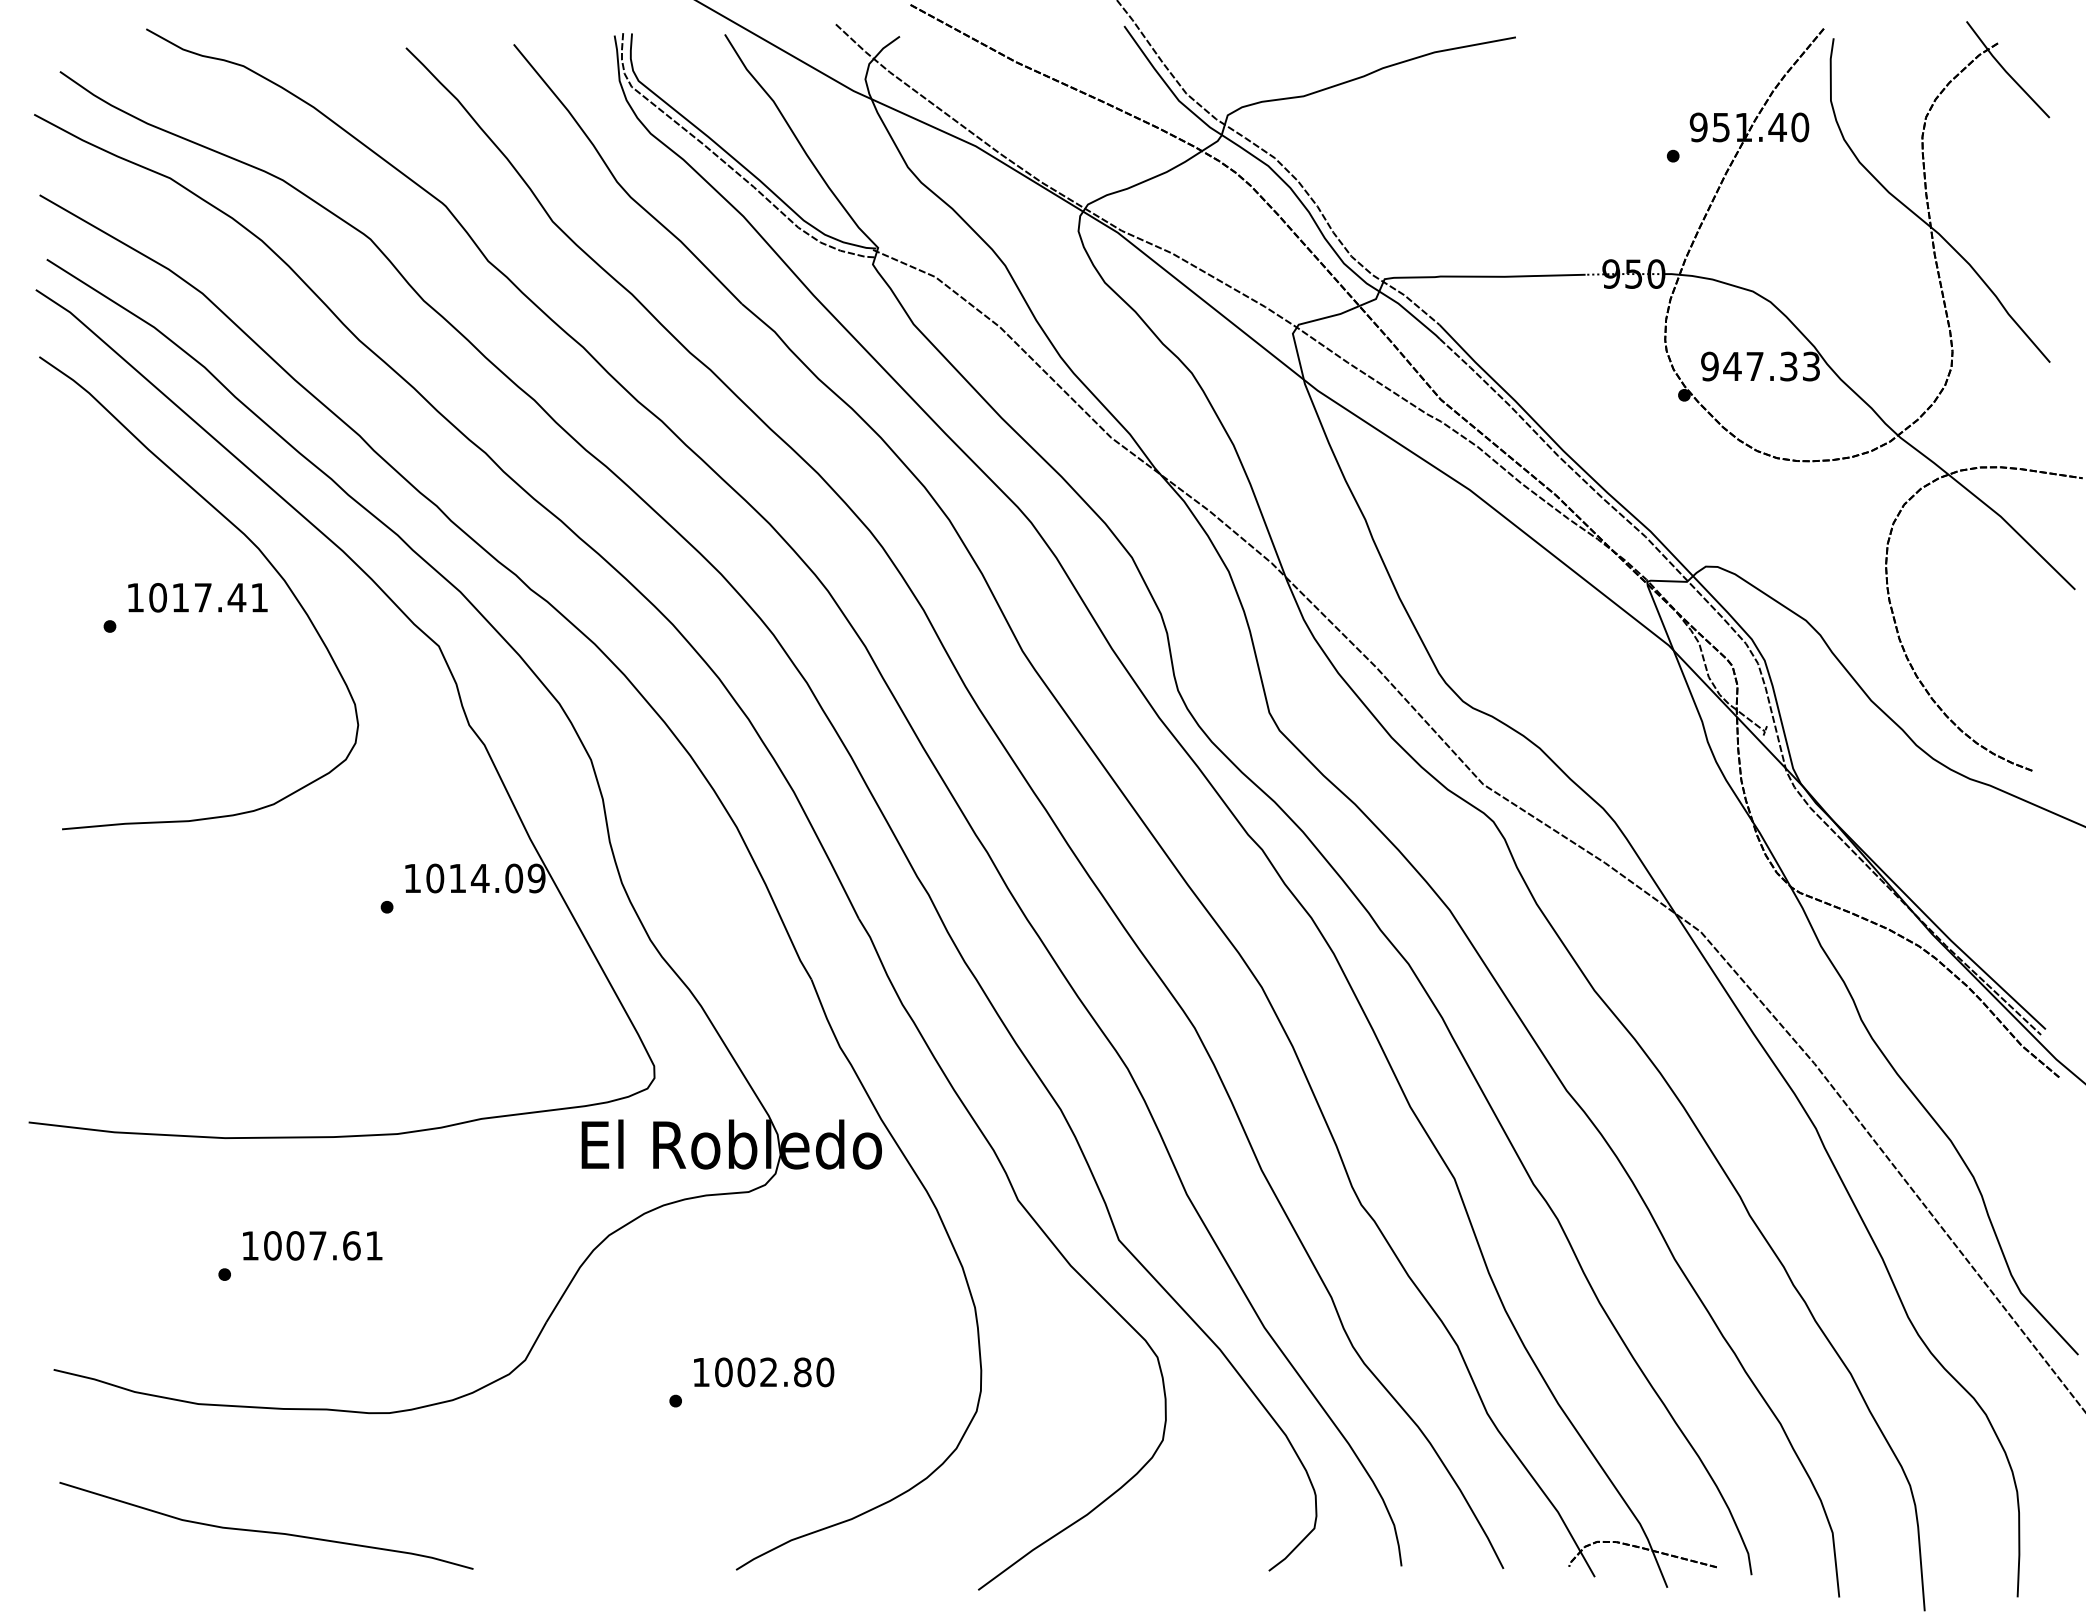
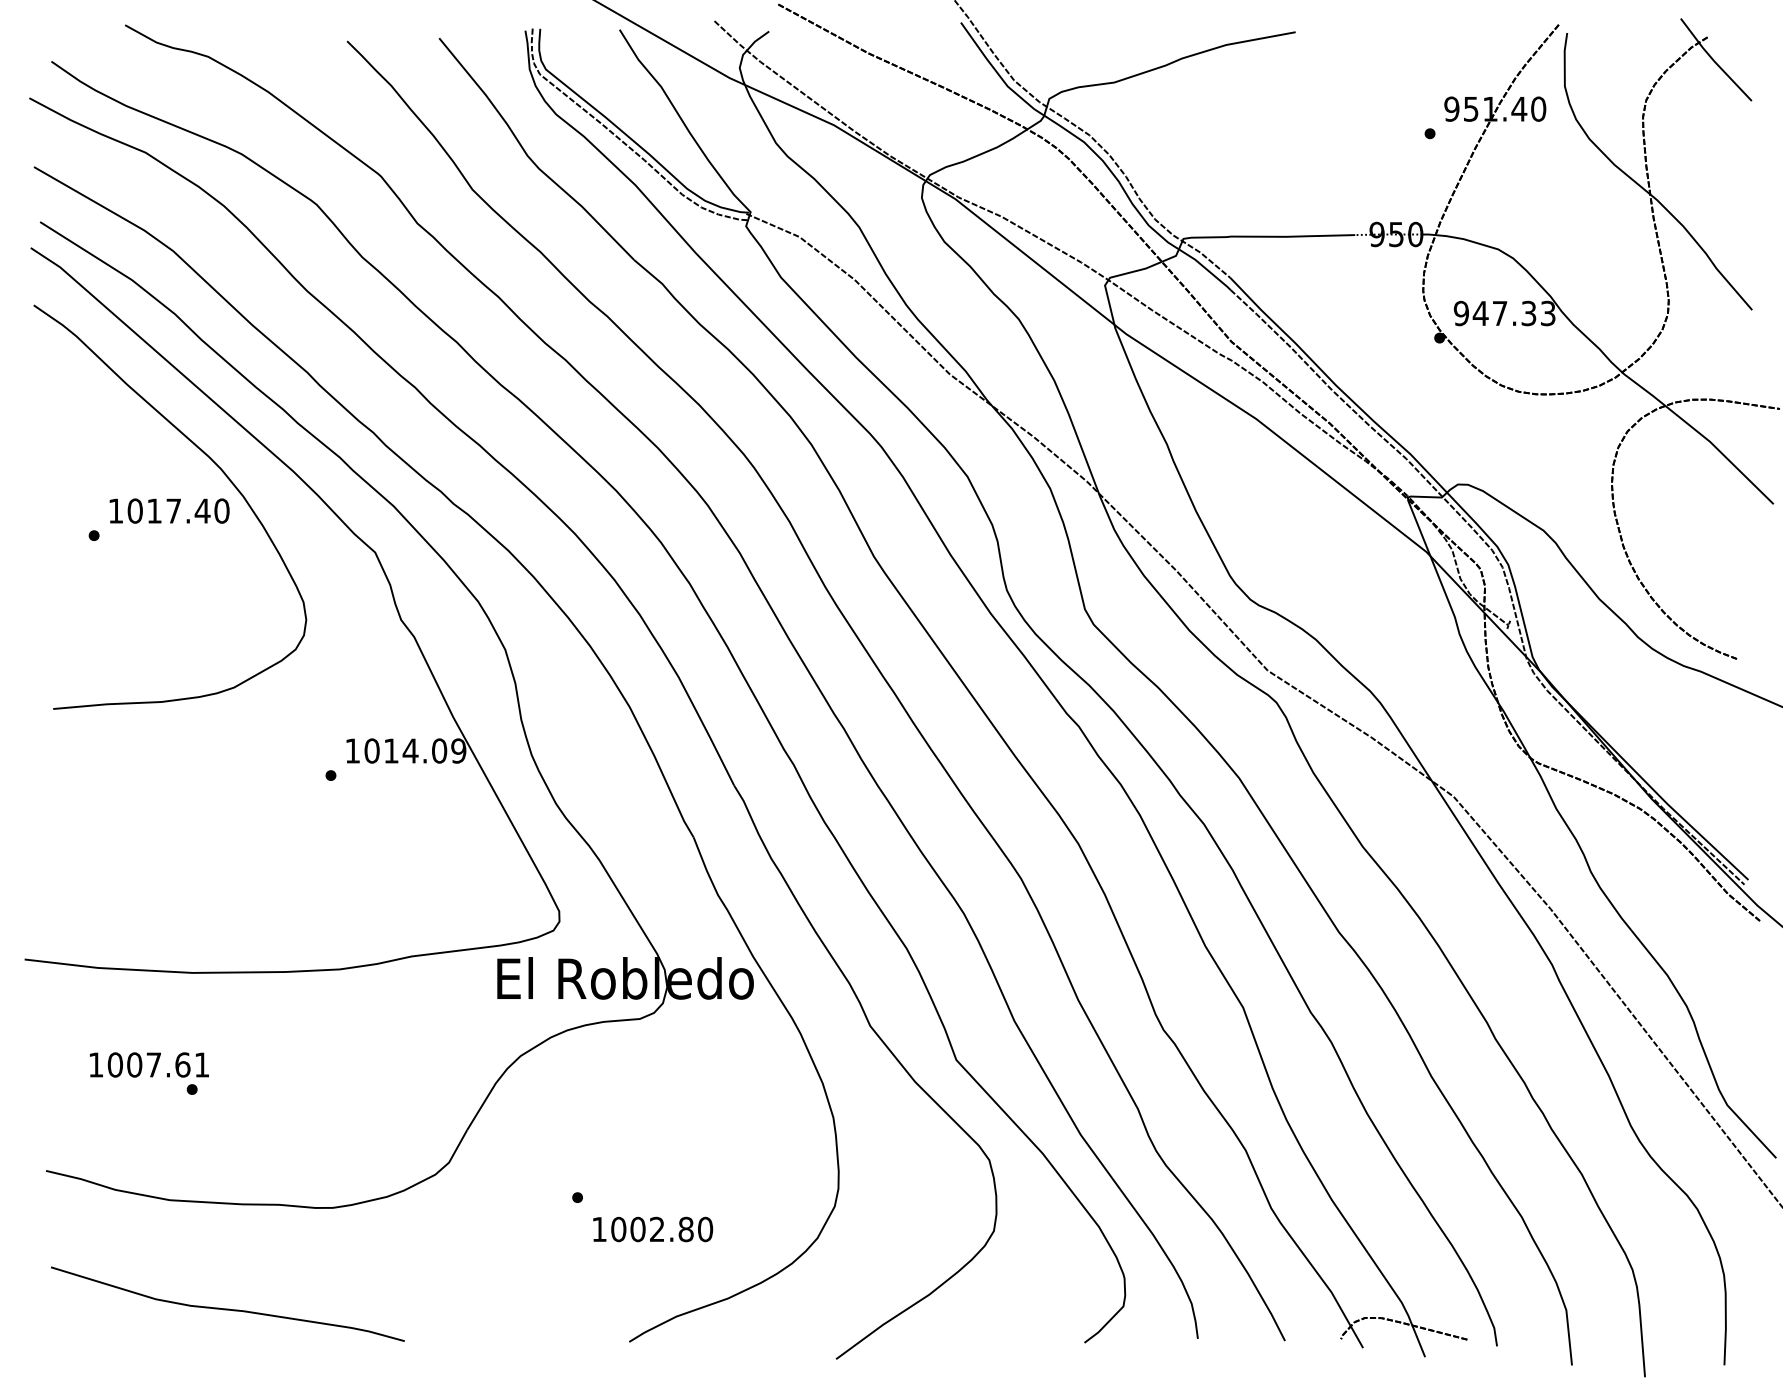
text: (259, 597) -> (221, 510), 1017.41 -> 1017.40
text: (312, 1245) -> (149, 1064), moved
text: (764, 1372) -> (653, 1229), moved

